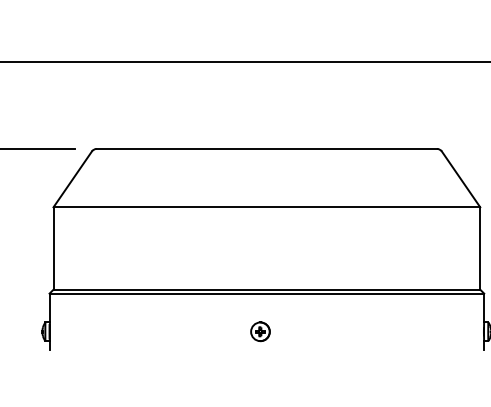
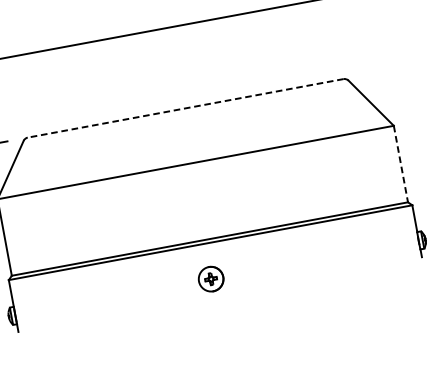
line: (266, 148) -> (185, 108), solid -> dashed
line: (480, 249) -> (401, 164), solid -> dashed
part: (260, 331) -> (211, 278), size x1.4

